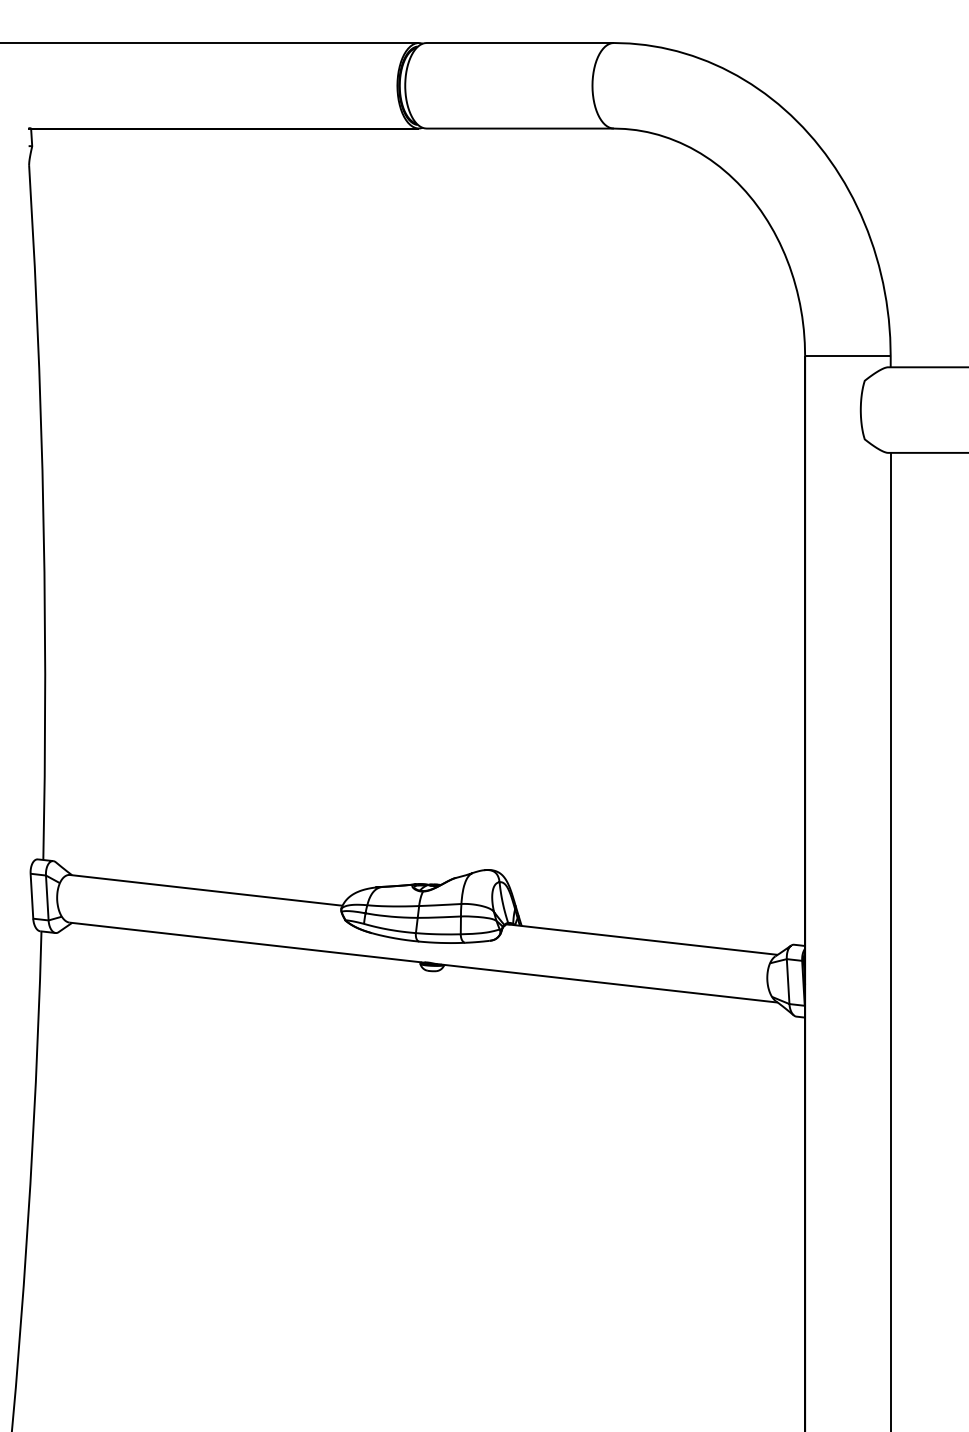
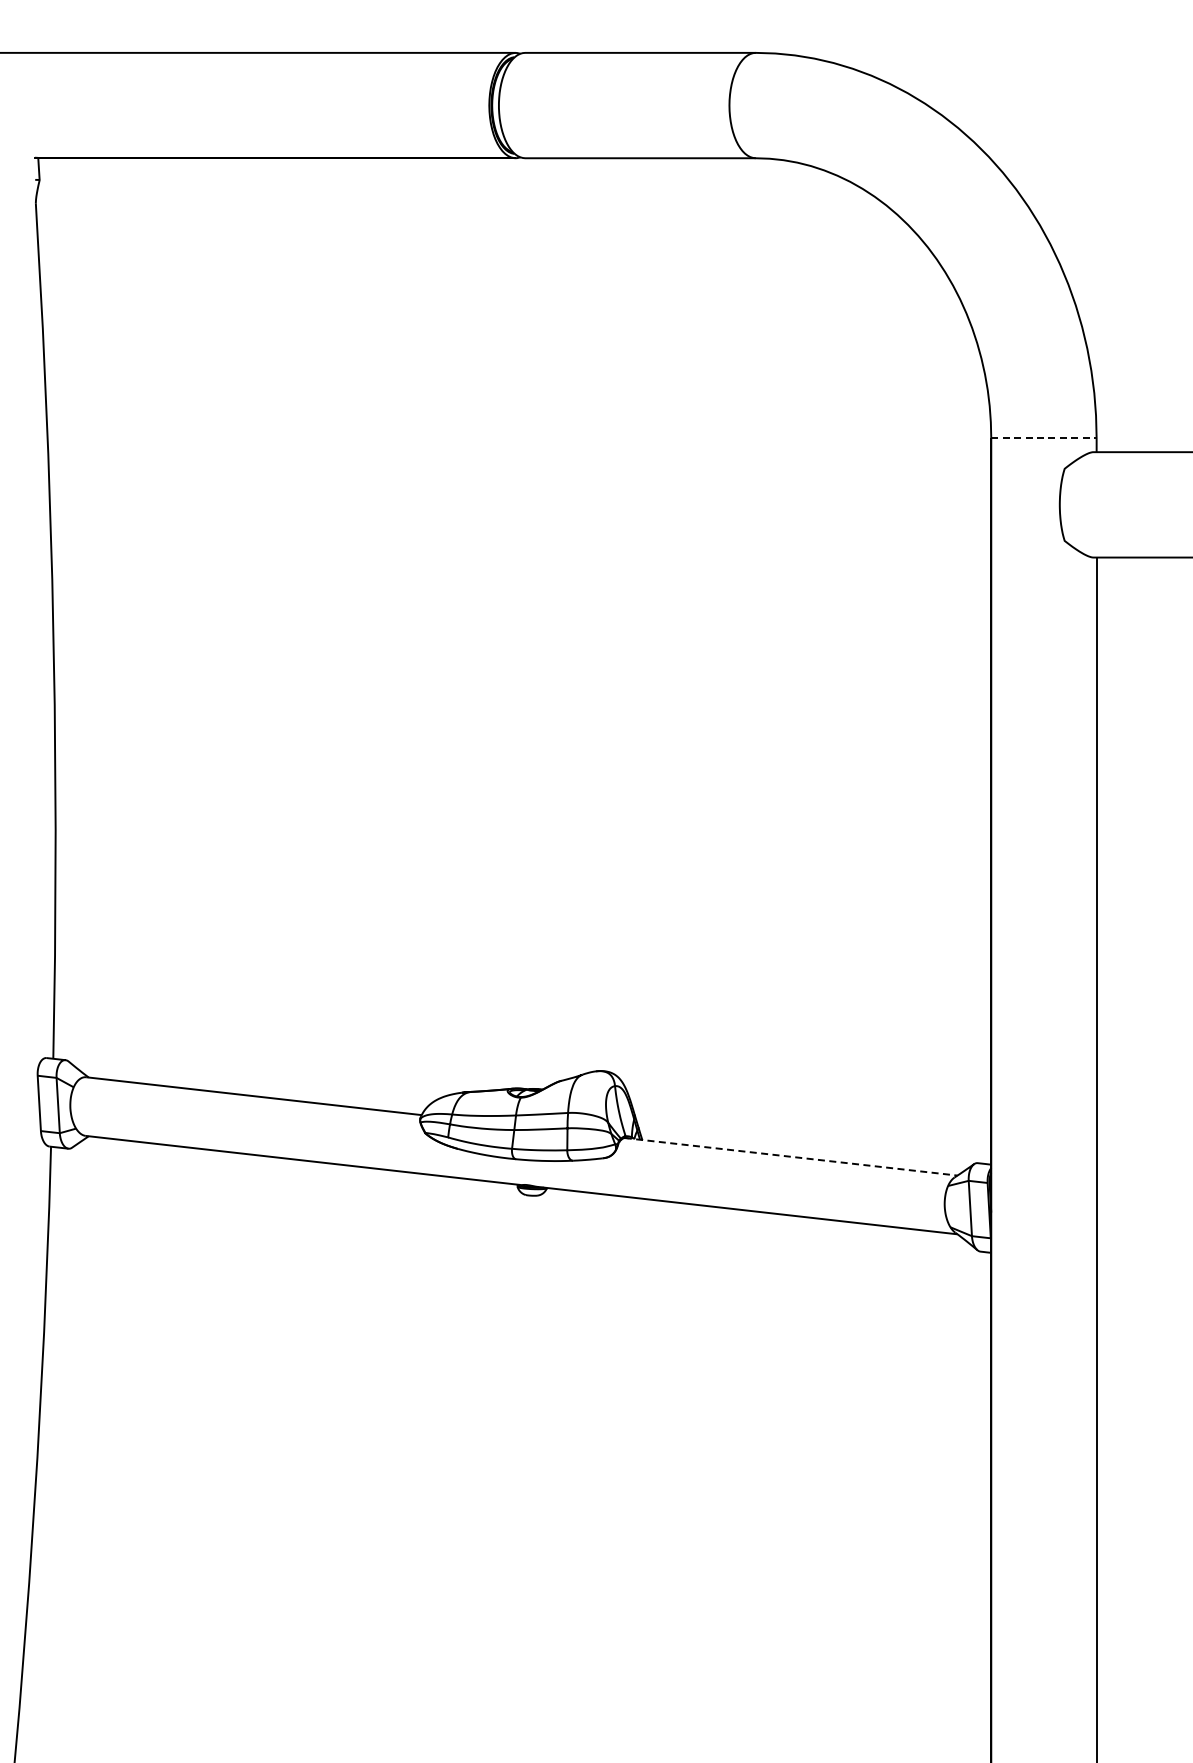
line: (847, 356) -> (1043, 438), solid -> dashed
line: (642, 939) -> (791, 1156), solid -> dashed

